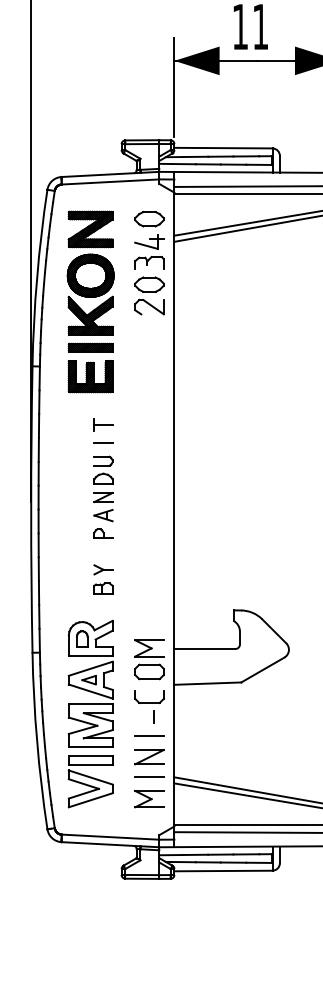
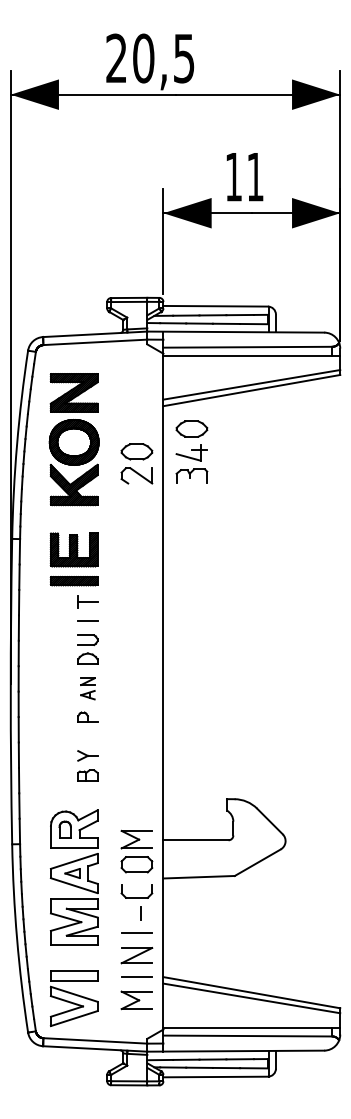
part: (149, 240) -> (191, 451), moved
part: (90, 348) -> (73, 581), moved
part: (103, 506) -> (87, 688), size x0.7
part: (90, 781) -> (73, 998), moved

